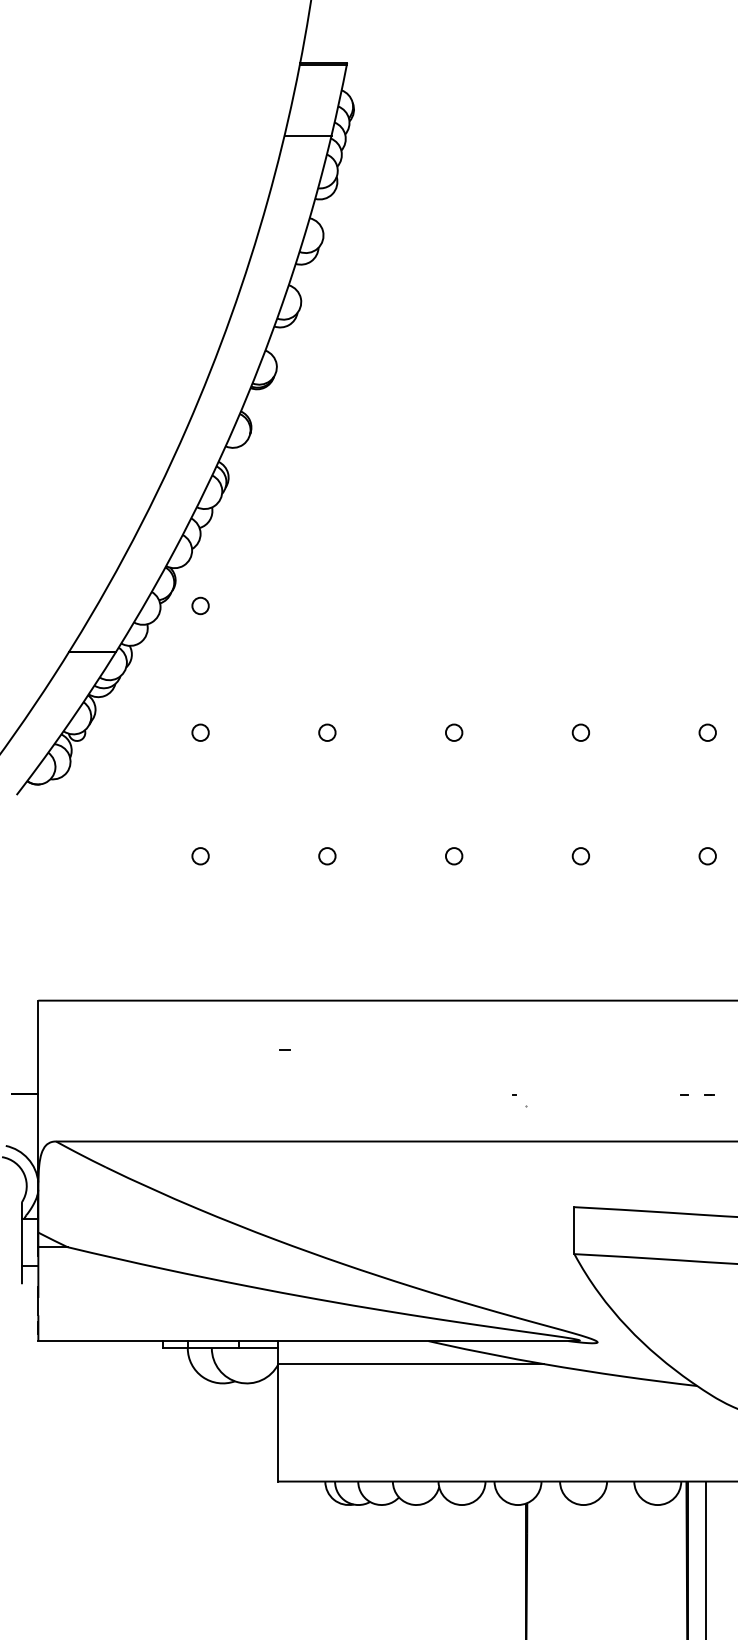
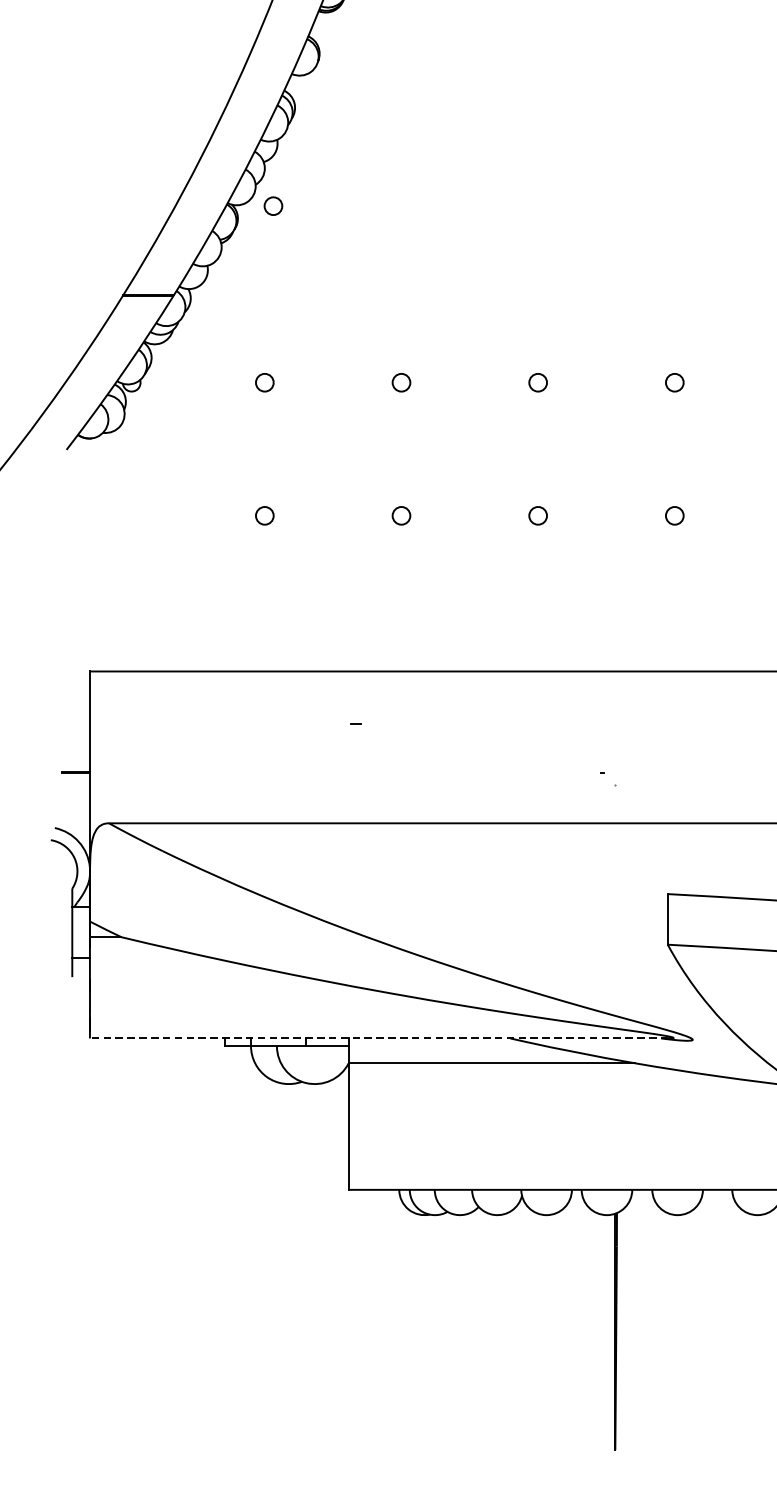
circle: (200, 605) -> (273, 205), moved
line: (306, 1341) -> (378, 1038), solid -> dashed

